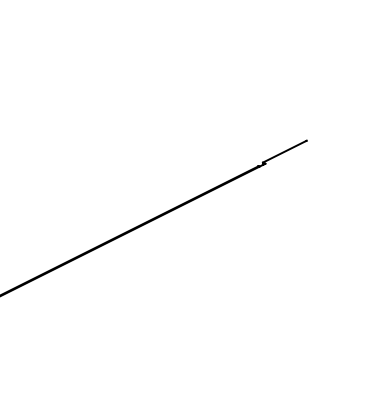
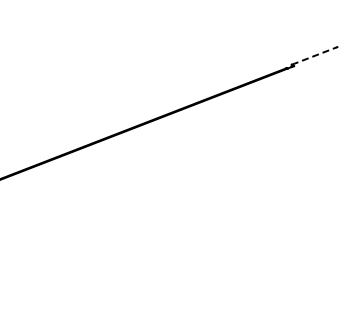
line: (285, 151) -> (315, 55), solid -> dashed

